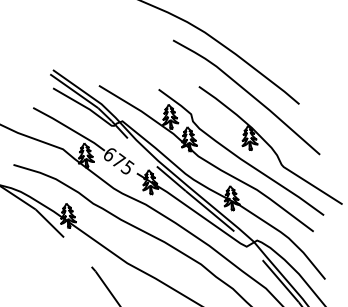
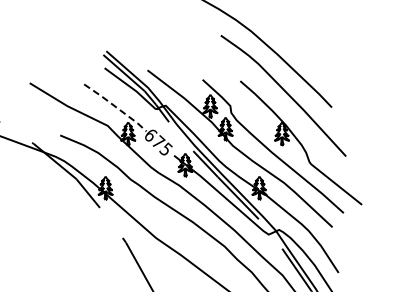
line: (70, 128) -> (116, 107), solid -> dashed

